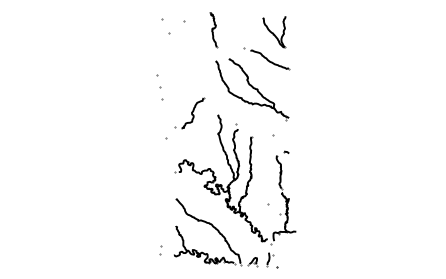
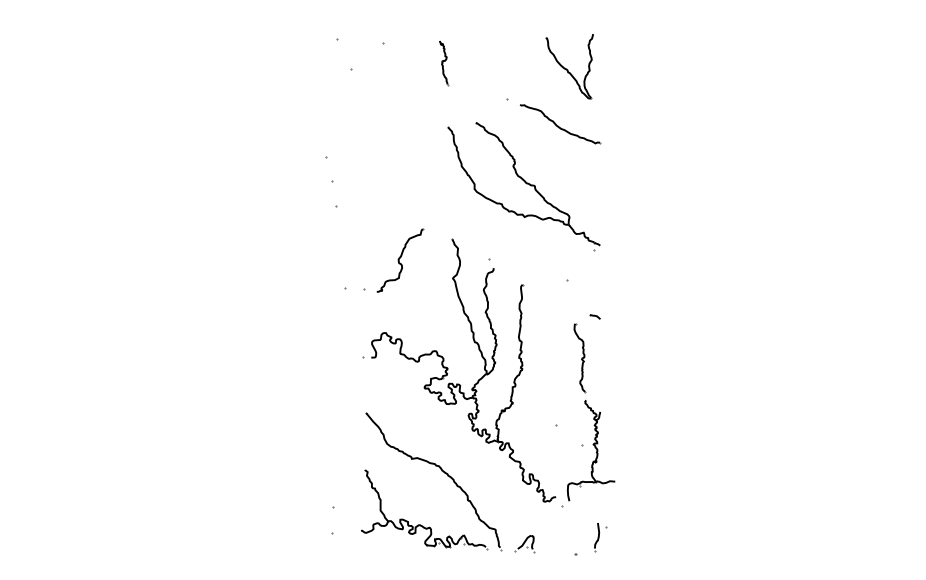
part: (213, 30) -> (443, 63), size x0.6
part: (189, 113) -> (393, 260), moved
part: (160, 250) -> (333, 520), size x1.6
part: (270, 259) -> (601, 537), moved

